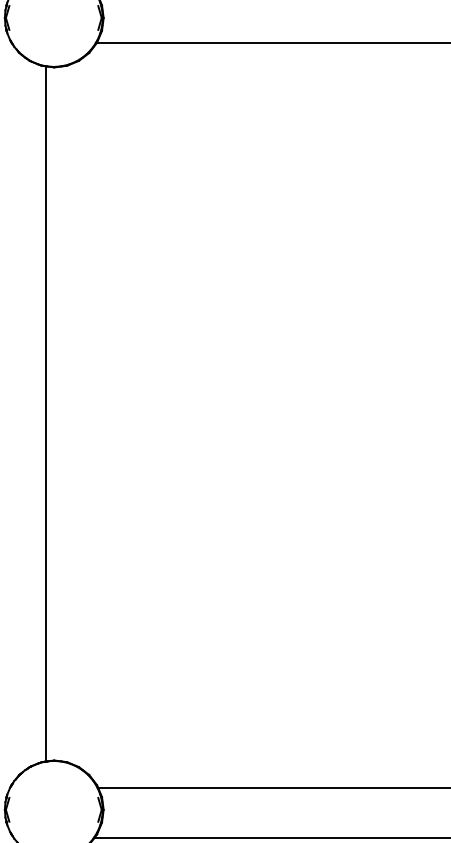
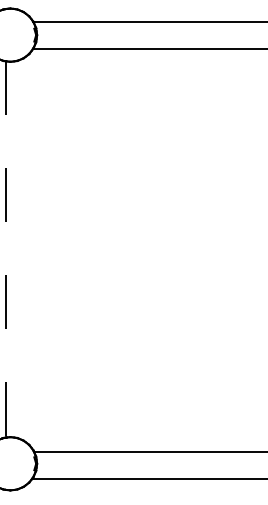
line: (46, 413) -> (6, 249), solid -> dashed

